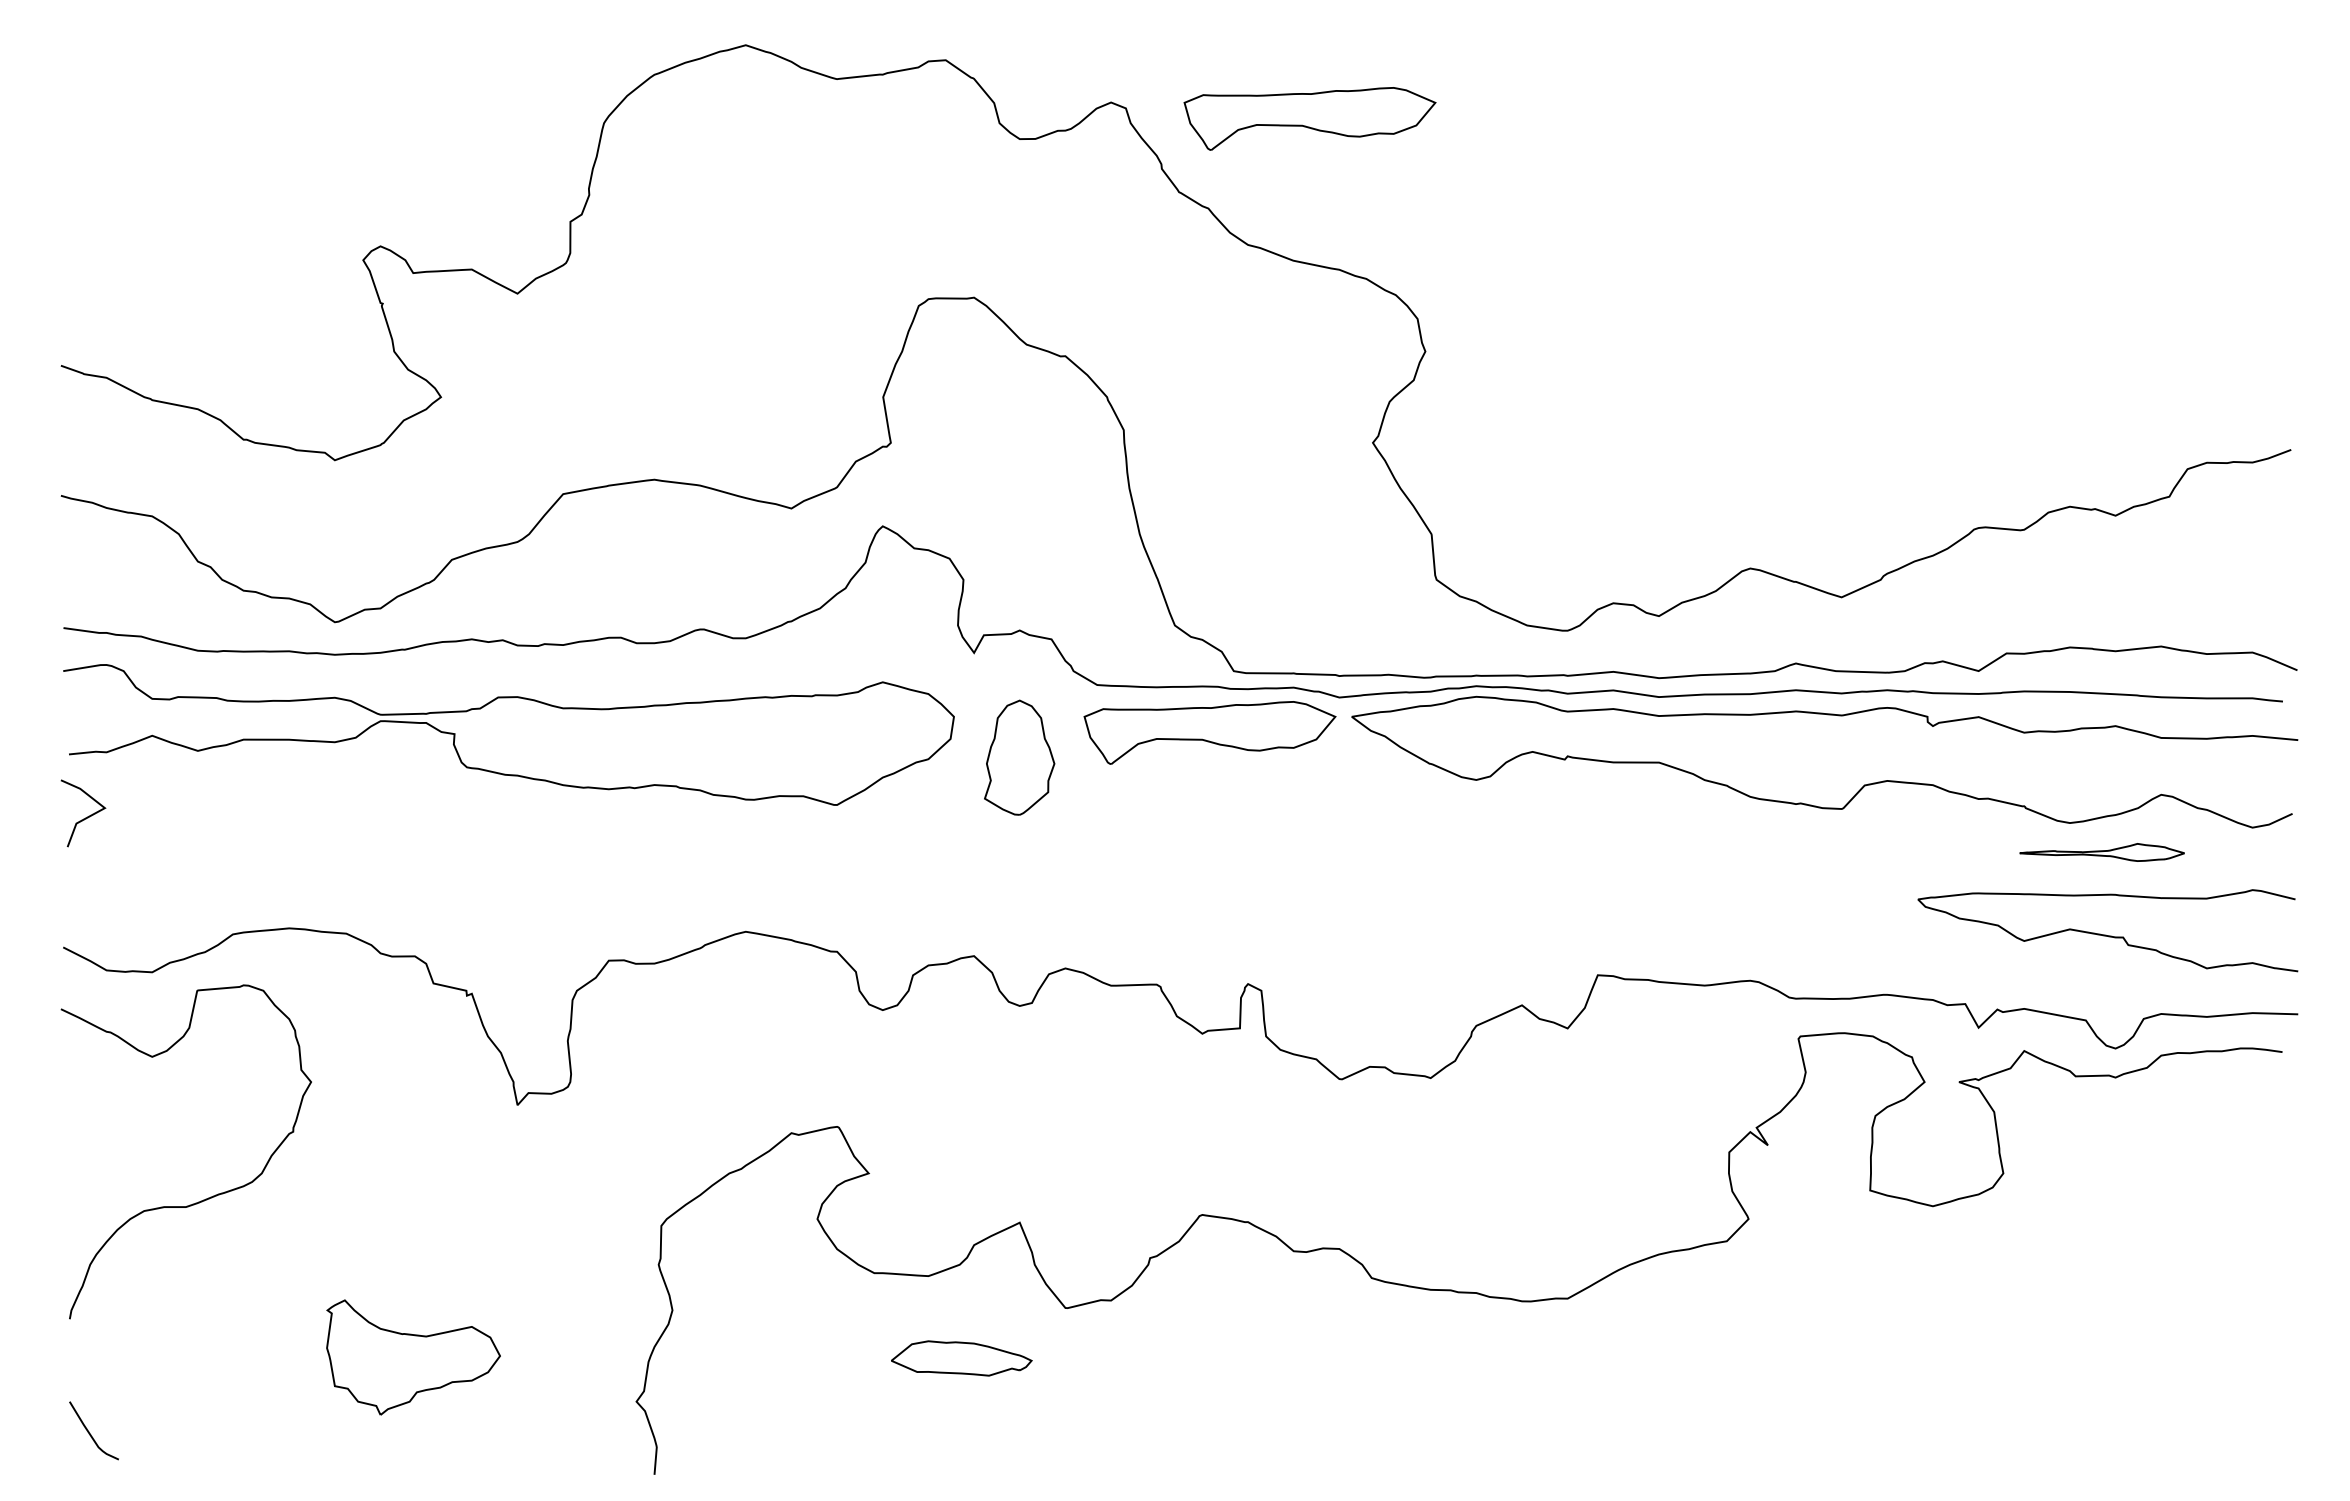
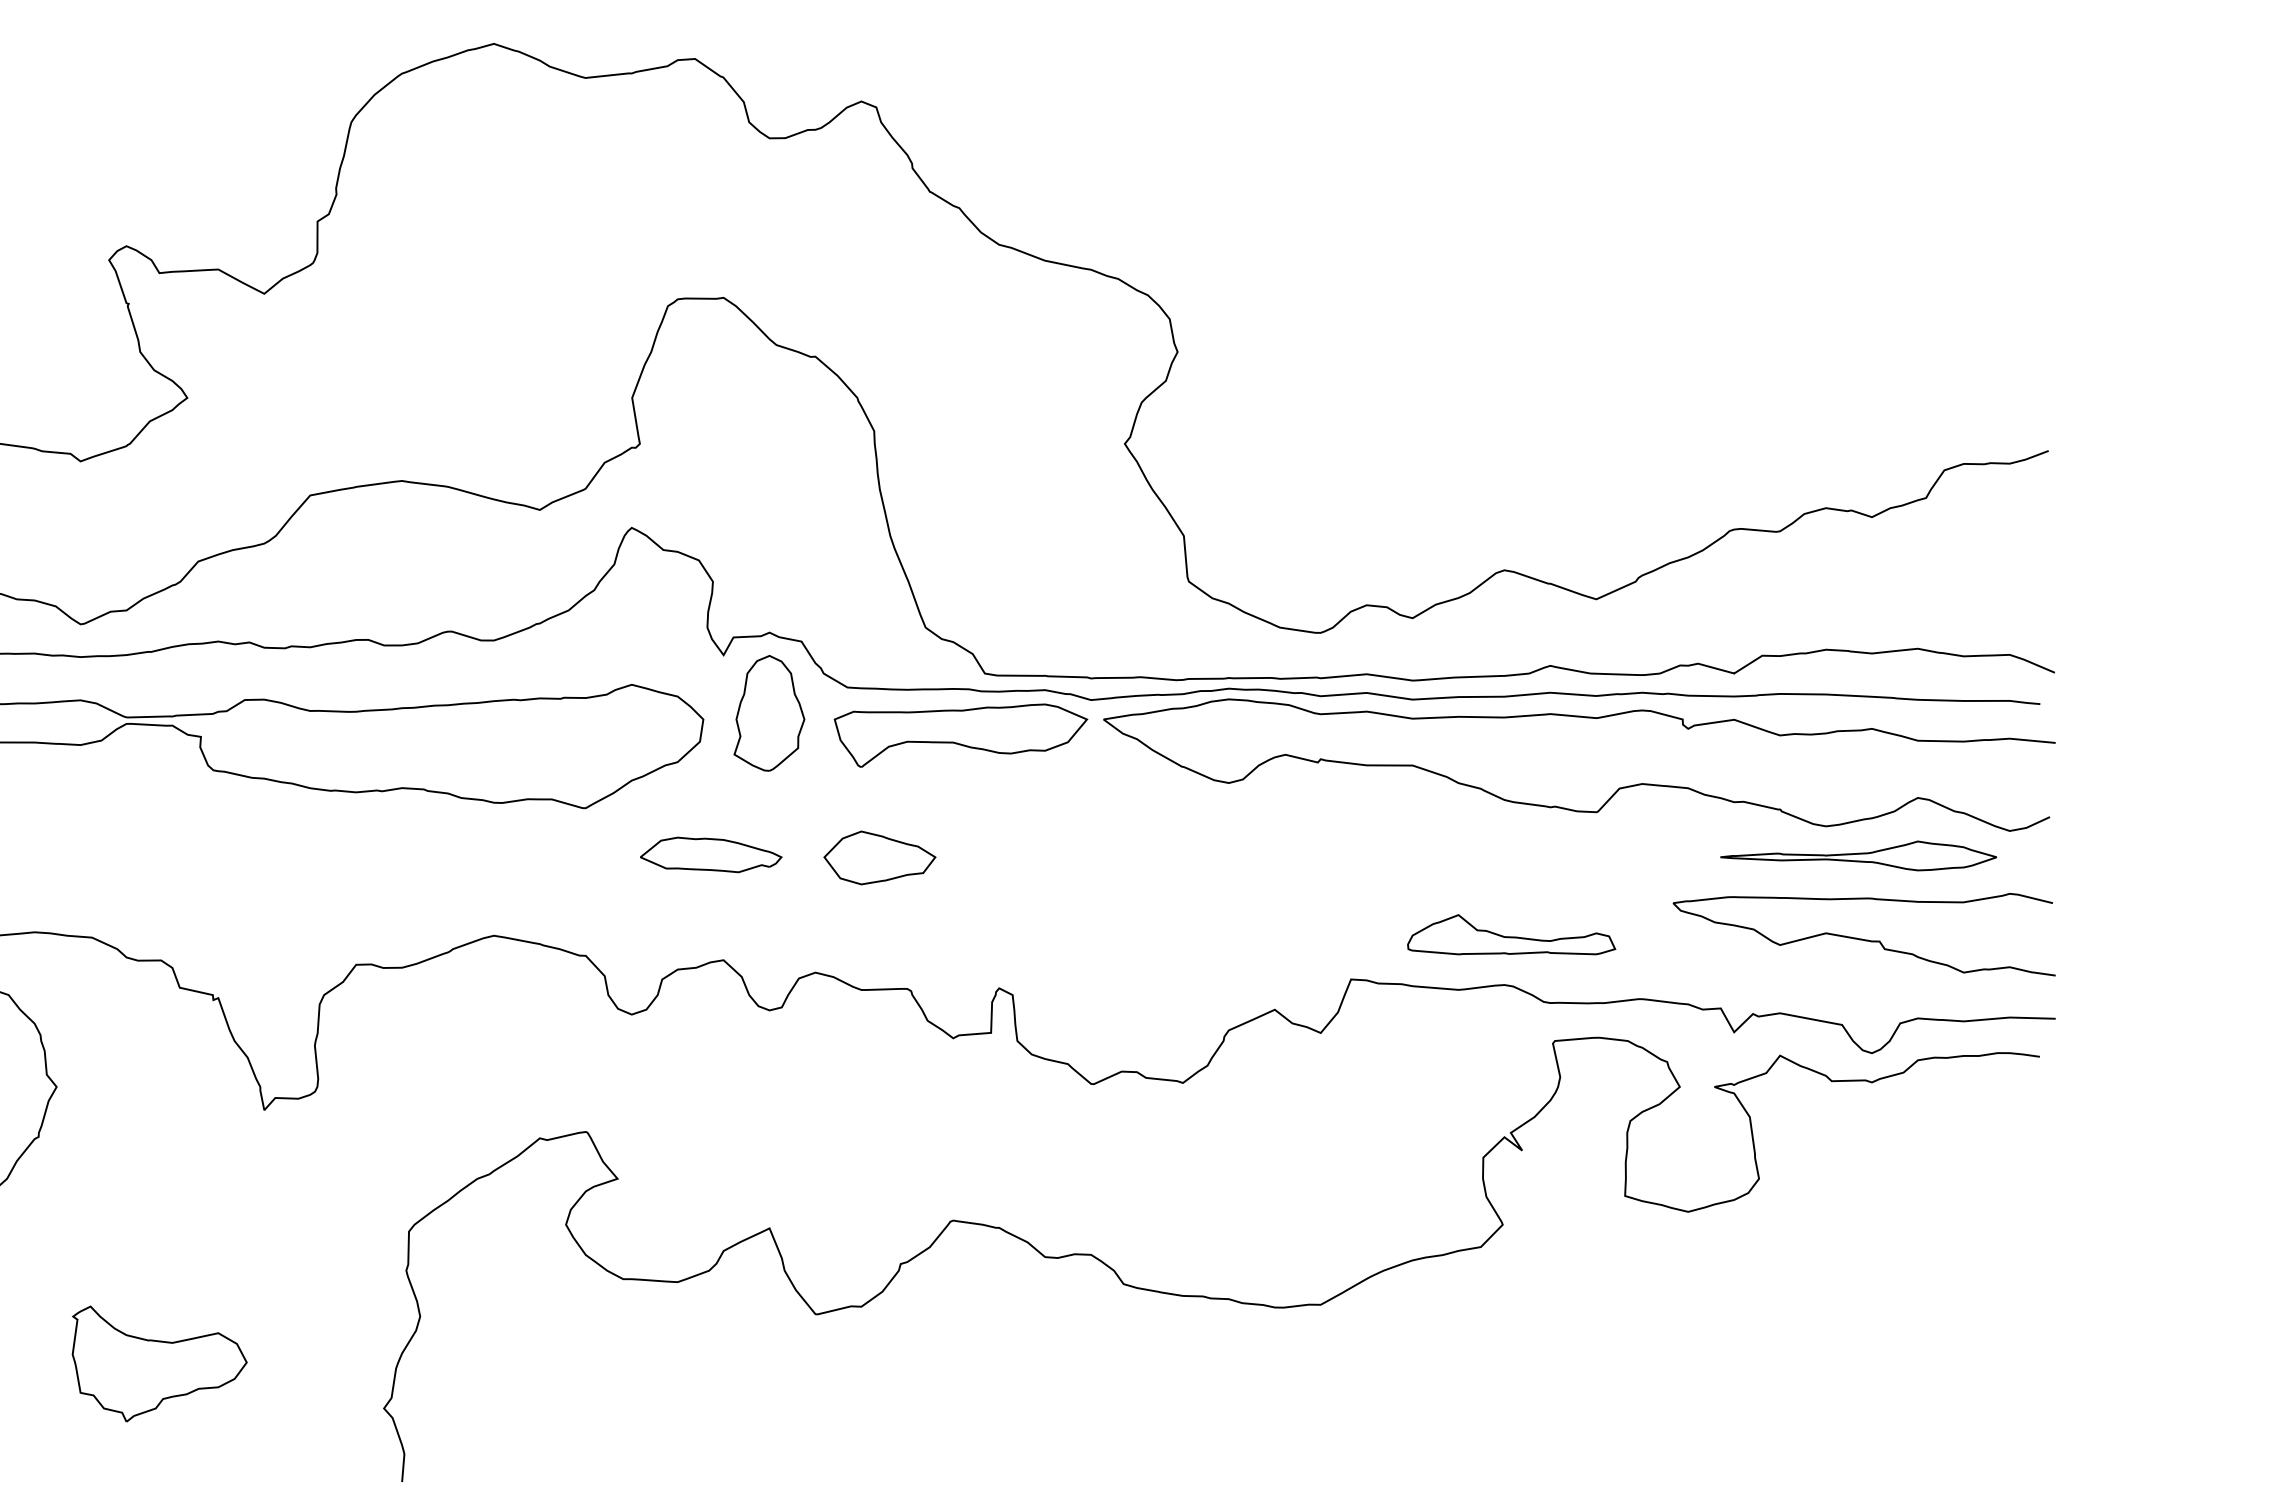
part: (1309, 118) -> (1061, 117), removed
part: (1019, 757) -> (769, 713), moved
part: (2101, 852) -> (1857, 855), size x1.67
part: (1129, 854) -> (879, 857), added
part: (1757, 930) -> (1511, 934), added
part: (961, 1358) -> (710, 854), moved

